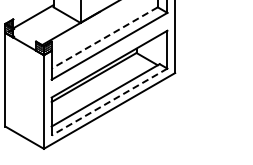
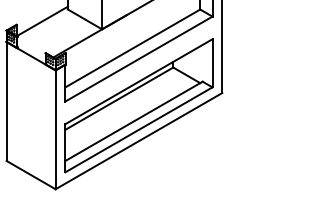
line: (104, 38) -> (132, 49), dashed -> solid
line: (109, 102) -> (138, 130), dashed -> solid

